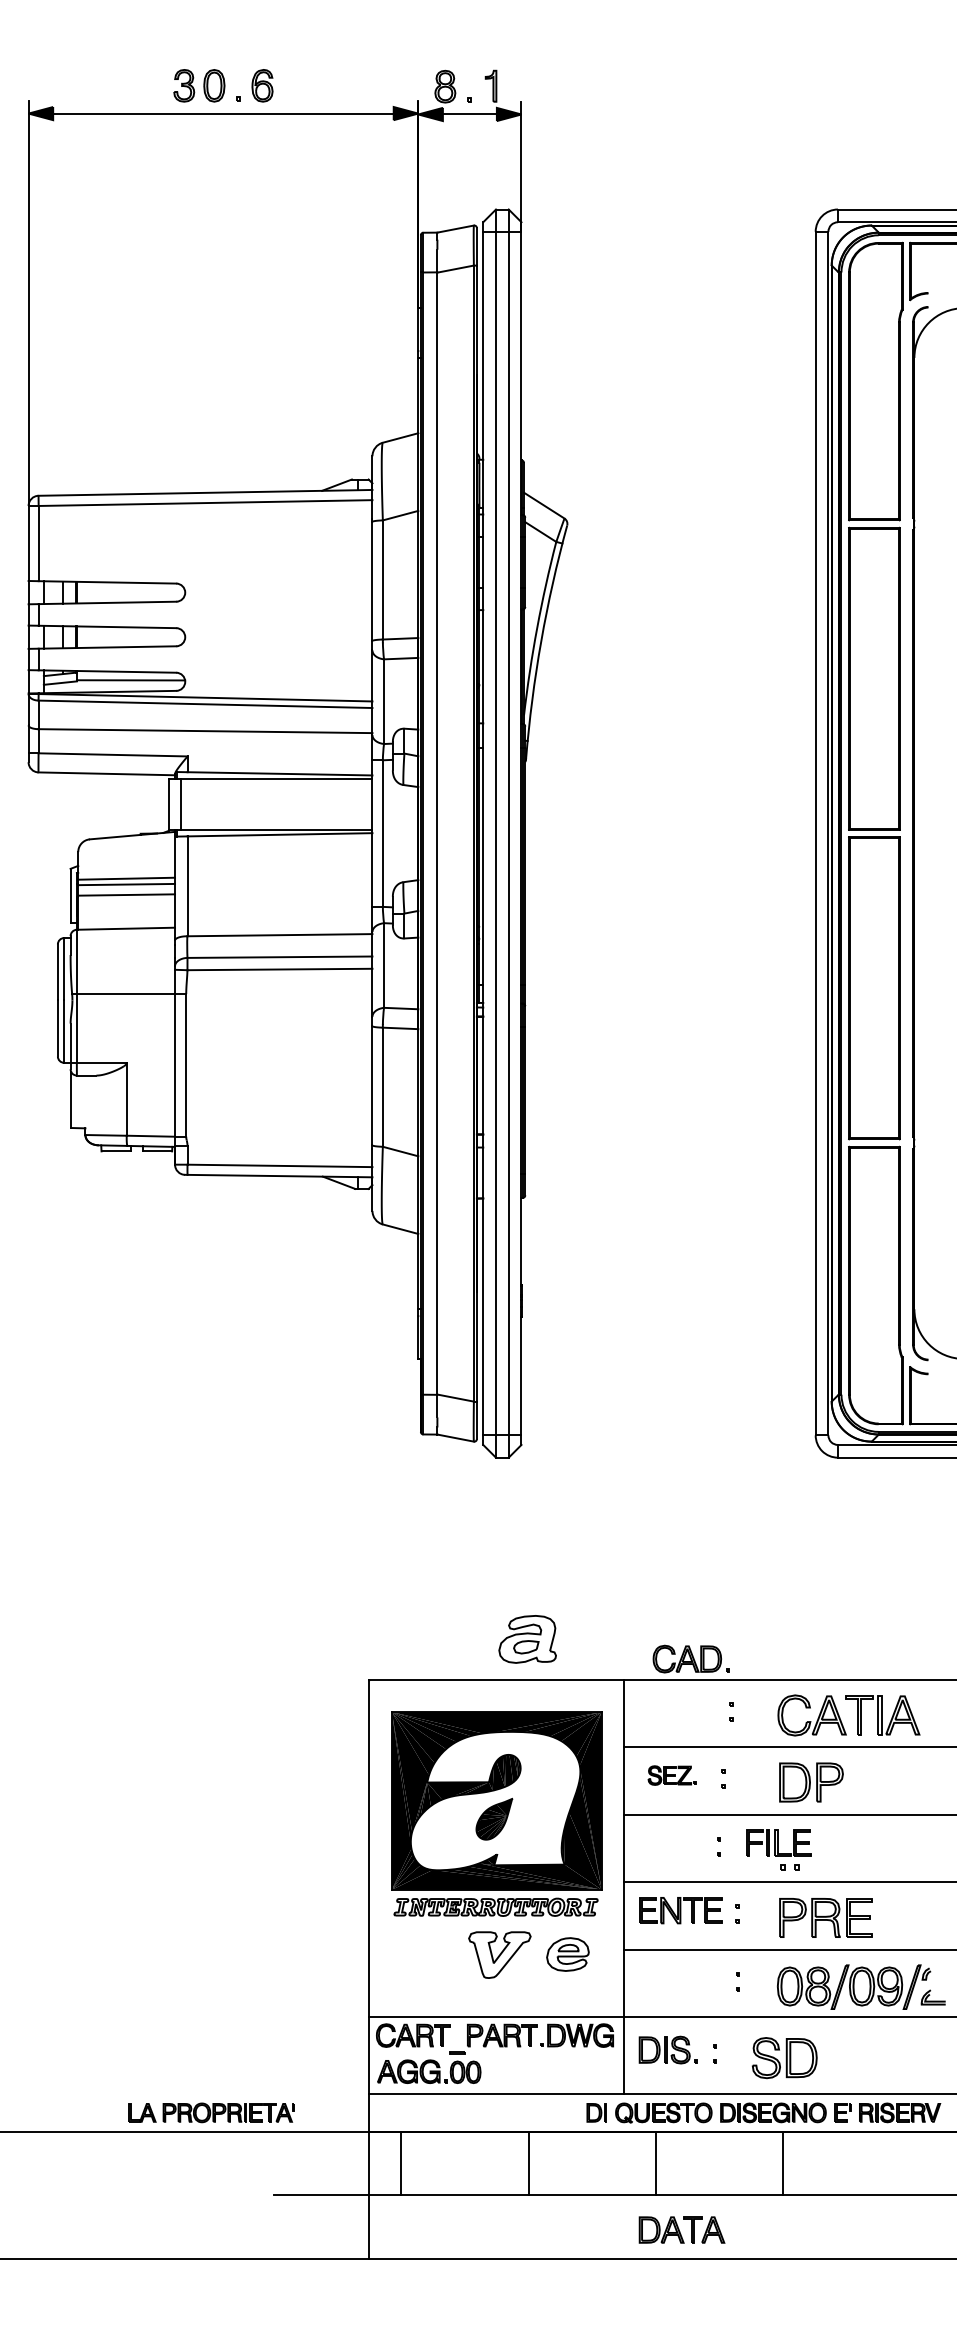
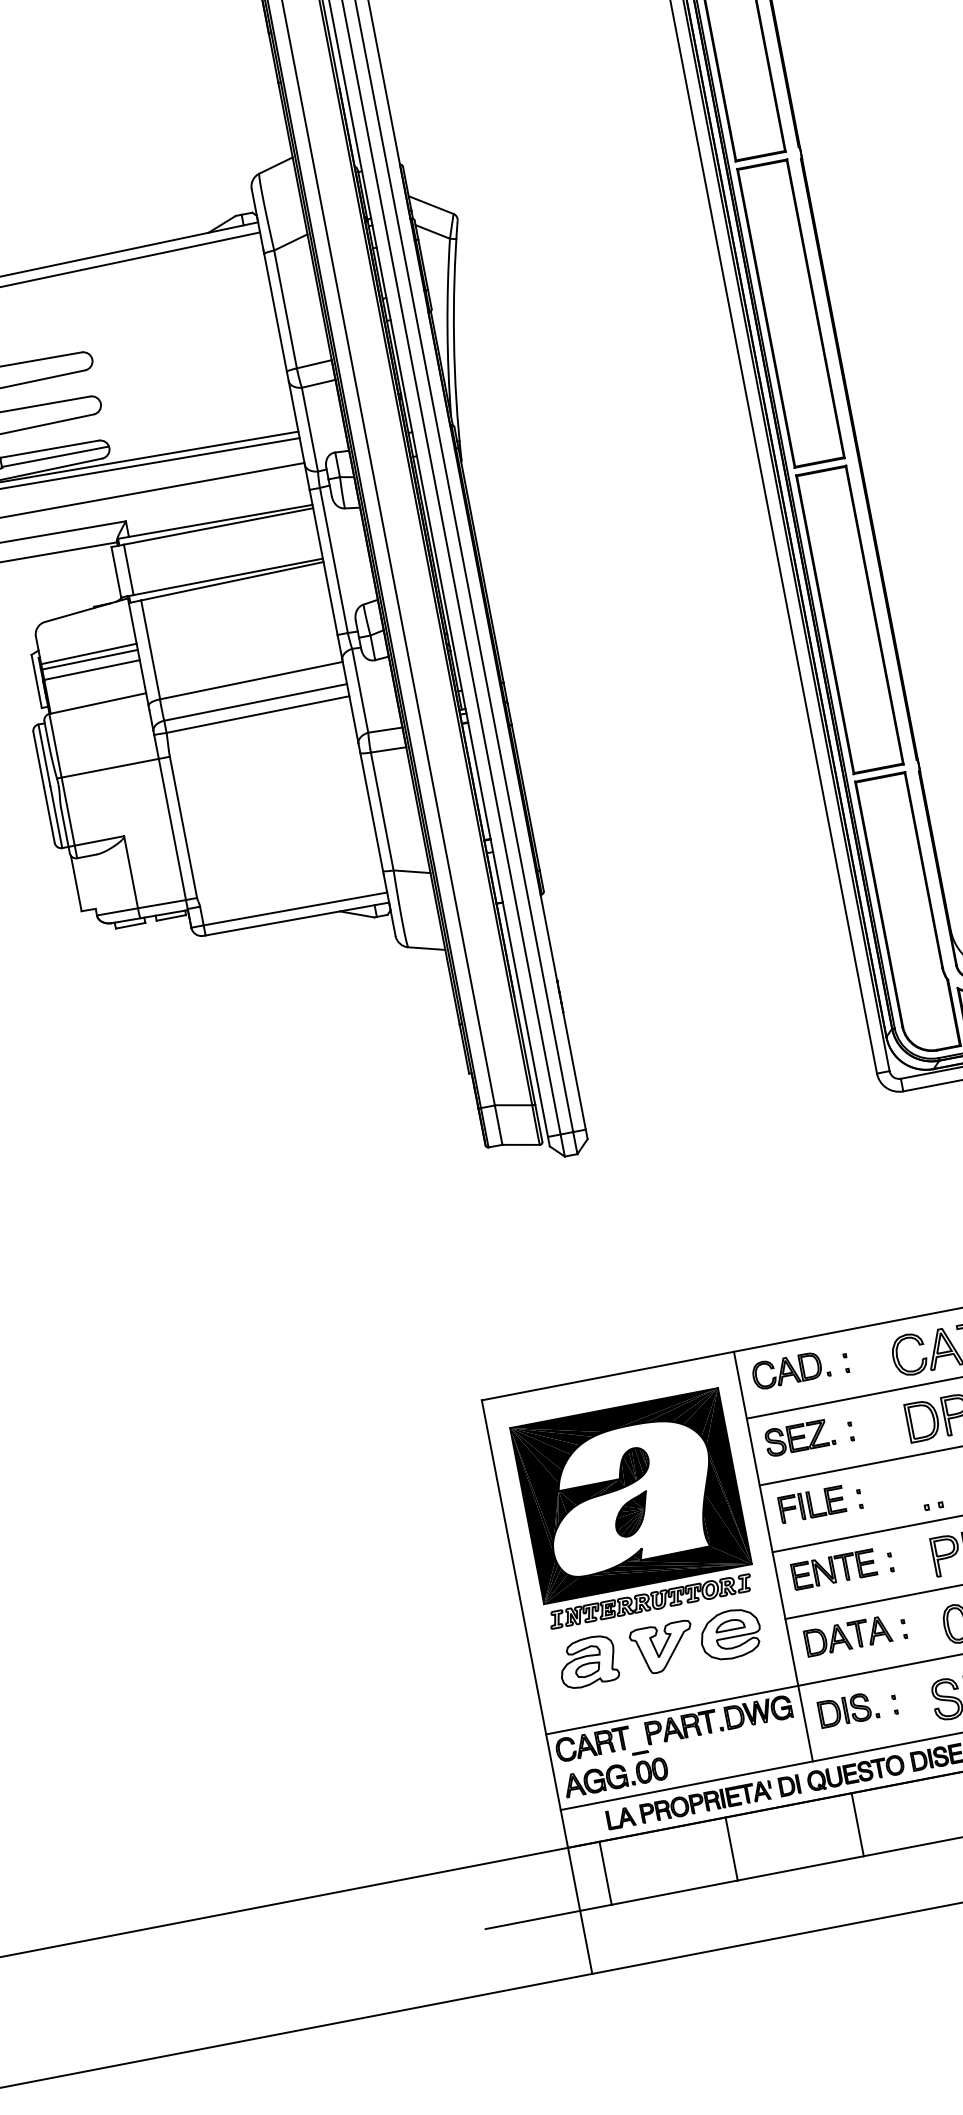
part: (527, 1639) -> (587, 1662), moved
part: (690, 1658) -> (790, 1369), moved
part: (671, 1775) -> (799, 1437), size x1.43
part: (778, 1842) -> (811, 1503), moved
part: (567, 1954) -> (730, 1634), size x1.43
part: (211, 2112) -> (689, 1804), moved
part: (681, 2229) -> (847, 1635), moved

